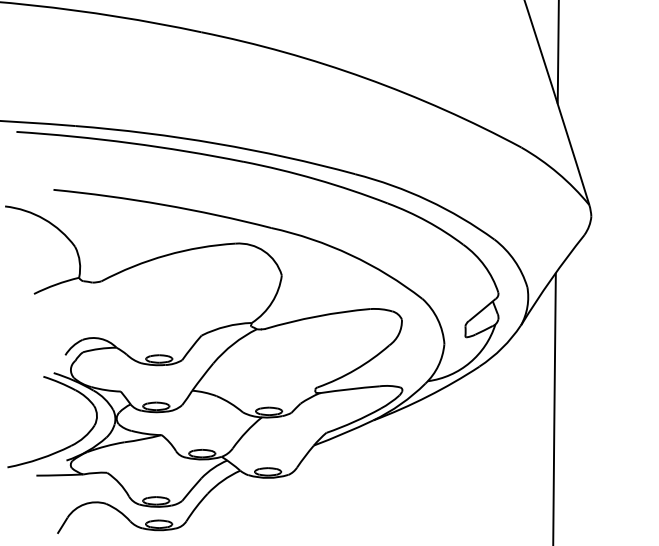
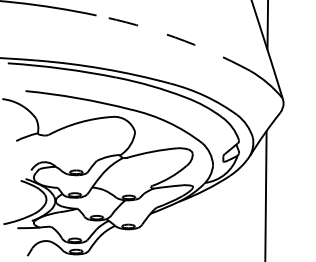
arc: (365, 78) -> (175, 37), solid -> dashed

